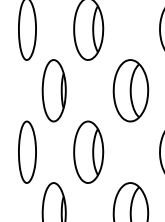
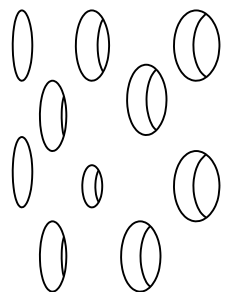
part: (130, 90) -> (146, 99), moved
part: (27, 152) -> (22, 172), moved
part: (87, 152) -> (91, 186), size x0.6

